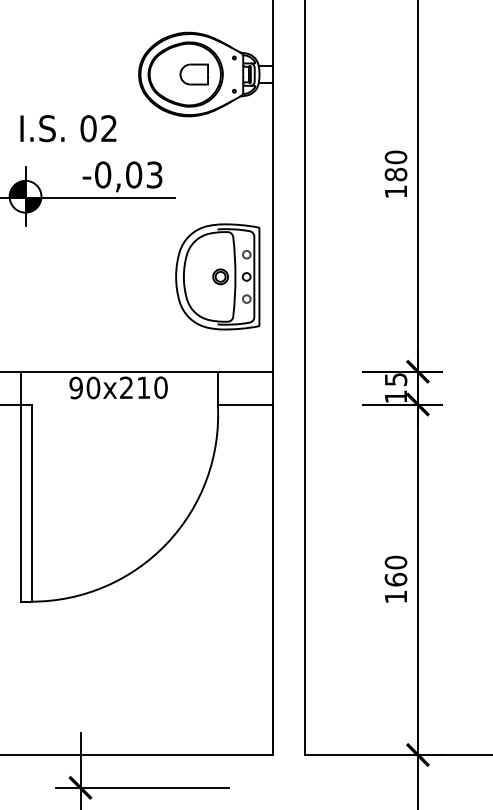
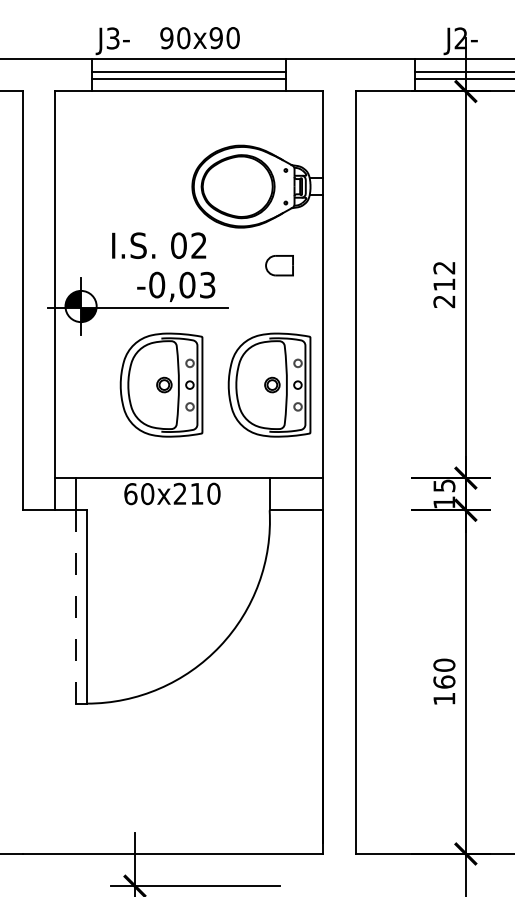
part: (194, 74) -> (279, 265), moved
text: (68, 128) -> (159, 245), moved
text: (396, 174) -> (444, 284), 180 -> 212
part: (107, 276) -> (161, 384), added
text: (75, 388) -> (130, 494), 90x210 -> 60x210
line: (20, 502) -> (76, 606), solid -> dashed

